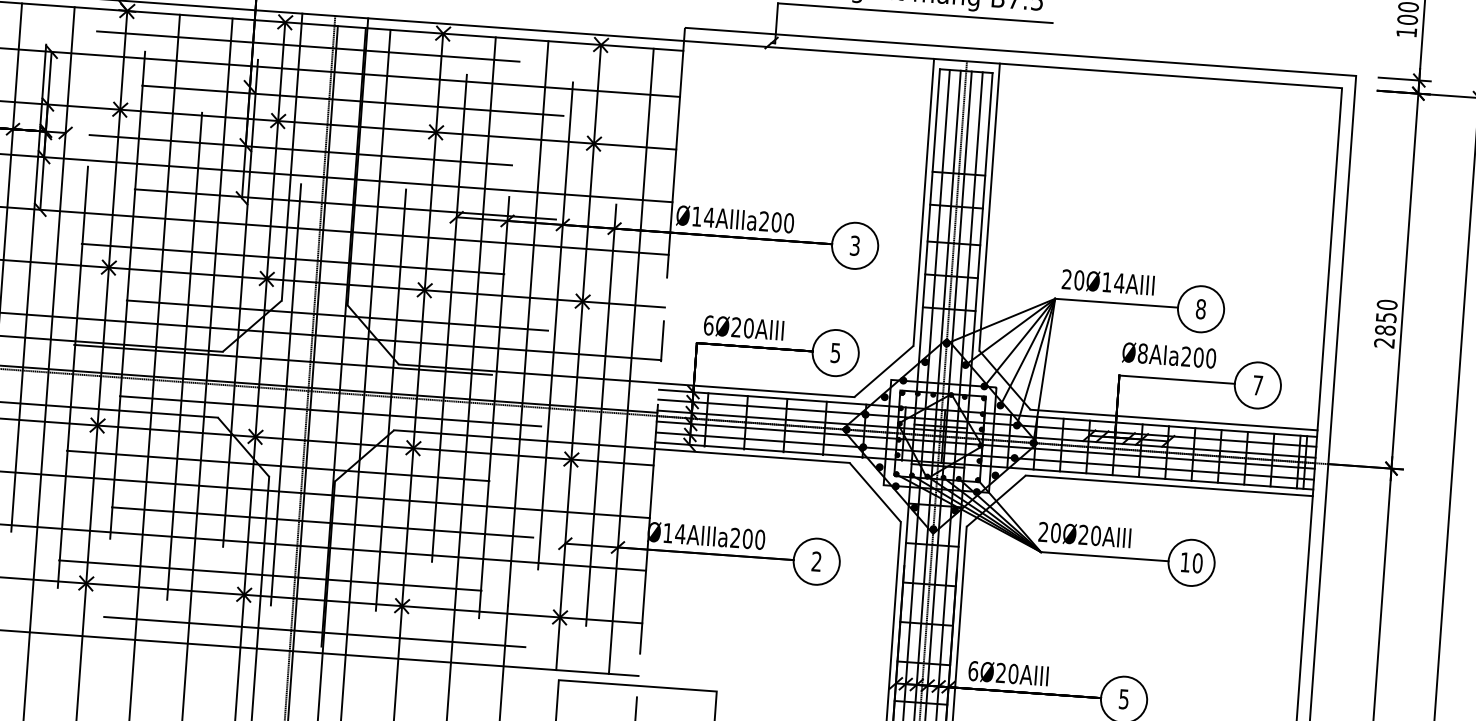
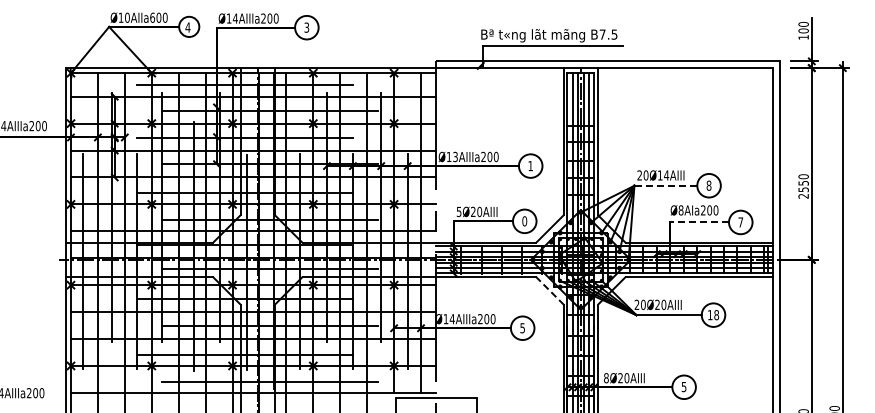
text: (709, 216) -> (455, 156), Ø14AIIIa200 -> Ø13AIIIa200
text: (854, 244) -> (530, 165), 3 -> 1
line: (1115, 302) -> (665, 185), solid -> dashed
text: (707, 324) -> (458, 211), 6Ø20AIII -> 5Ø20AIII
text: (1385, 329) -> (803, 189), 2850 -> 2550
text: (835, 353) -> (524, 221), 5 -> 0
line: (1177, 379) -> (699, 222), solid -> dashed
line: (874, 491) -> (549, 290), solid -> dashed
text: (816, 562) -> (522, 328), 2 -> 5
text: (1197, 562) -> (716, 314), 10 -> 18
text: (973, 671) -> (606, 378), 6Ø20AIII -> 8Ø20AIII

